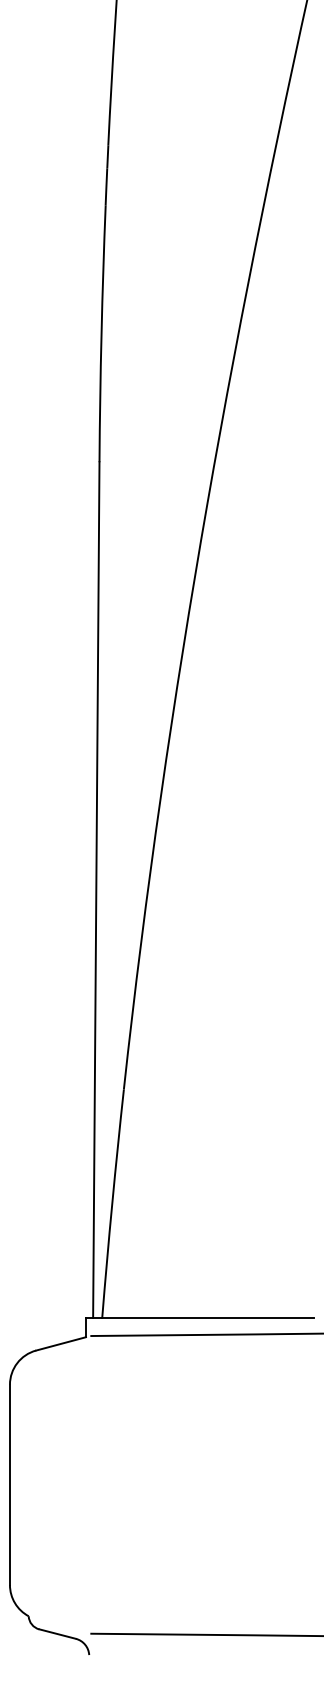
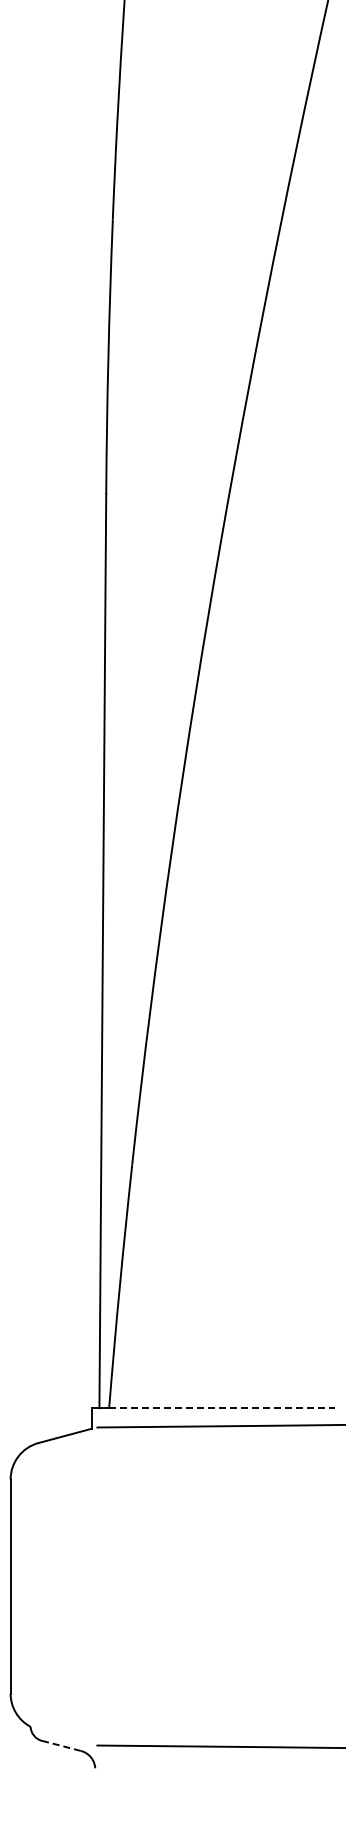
line: (208, 1318) -> (222, 1408), solid -> dashed
line: (58, 1634) -> (62, 1746), solid -> dashed

